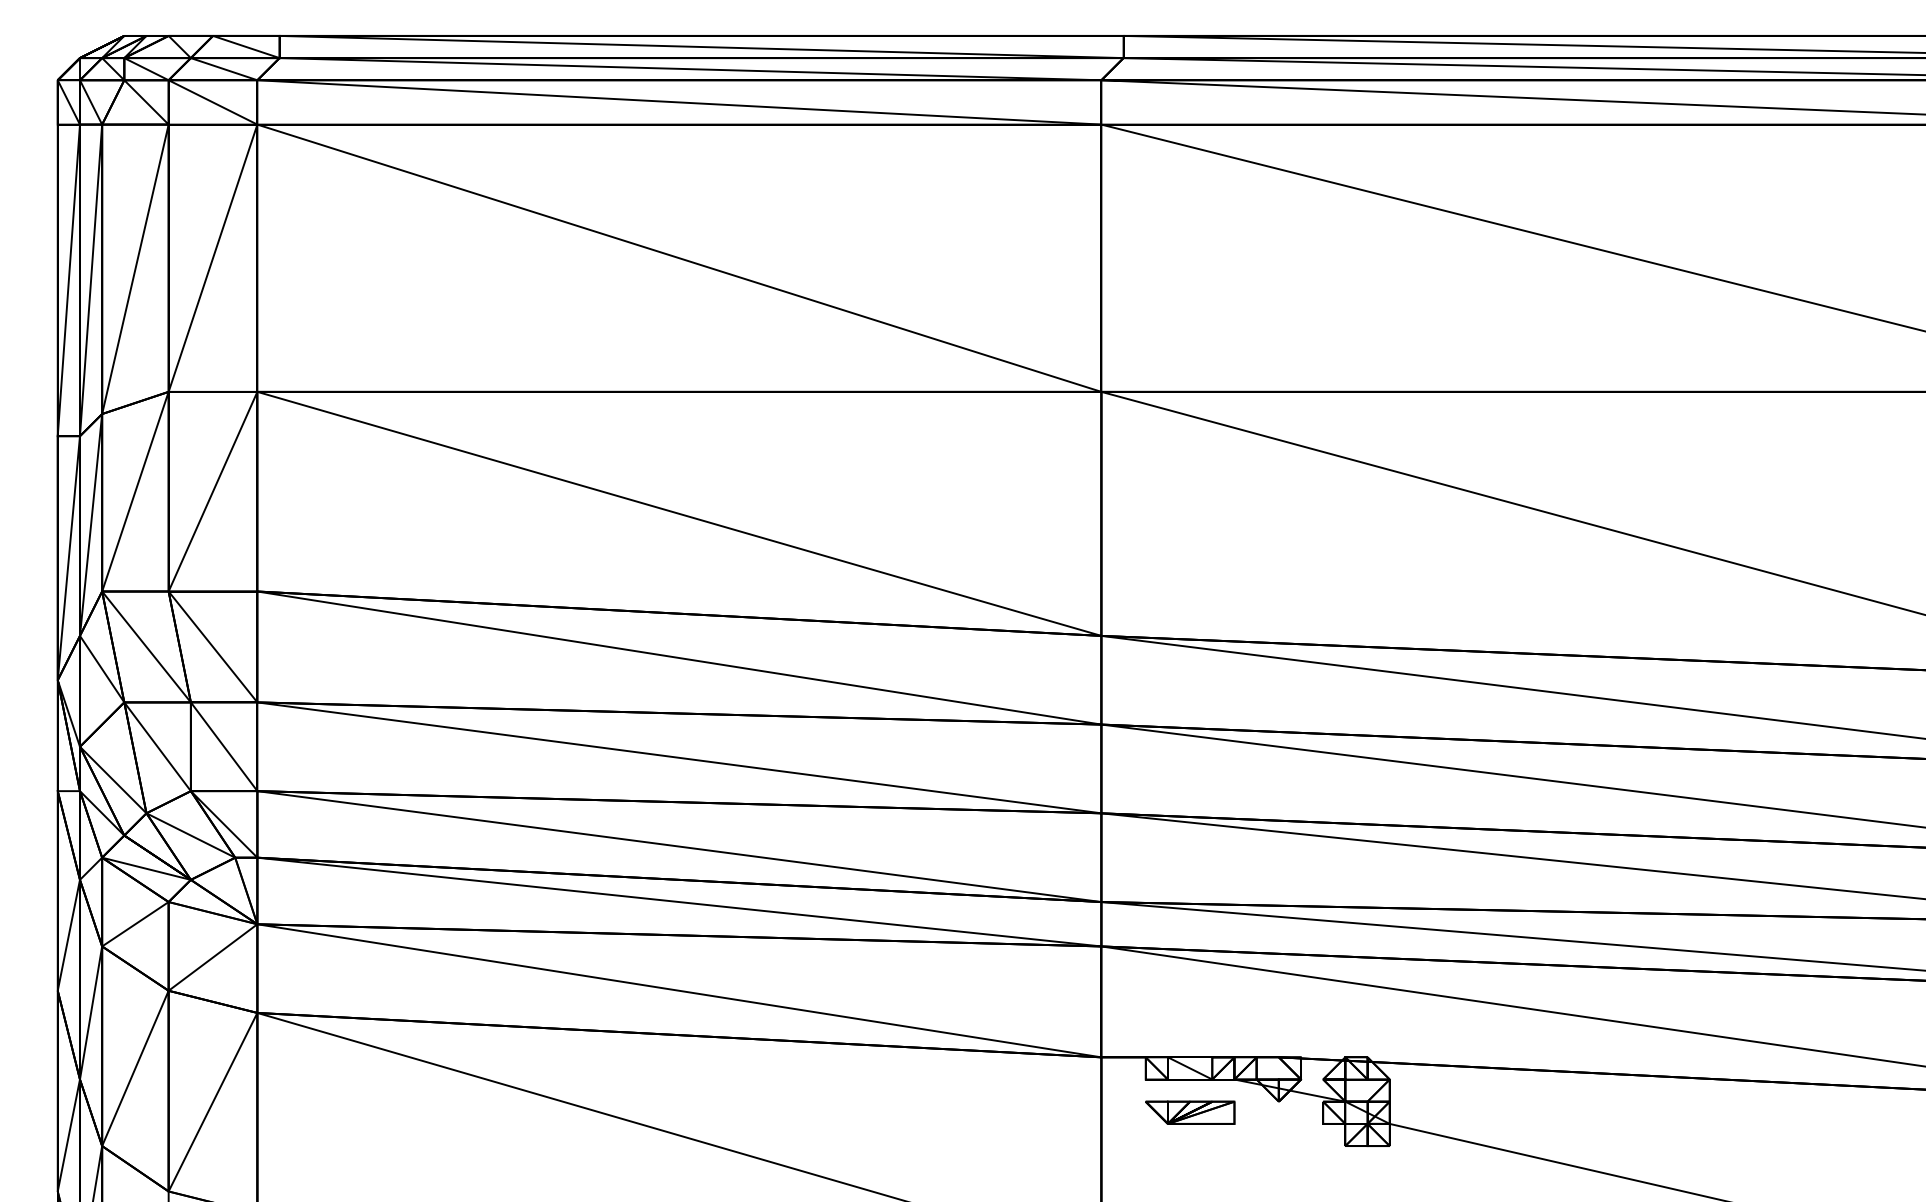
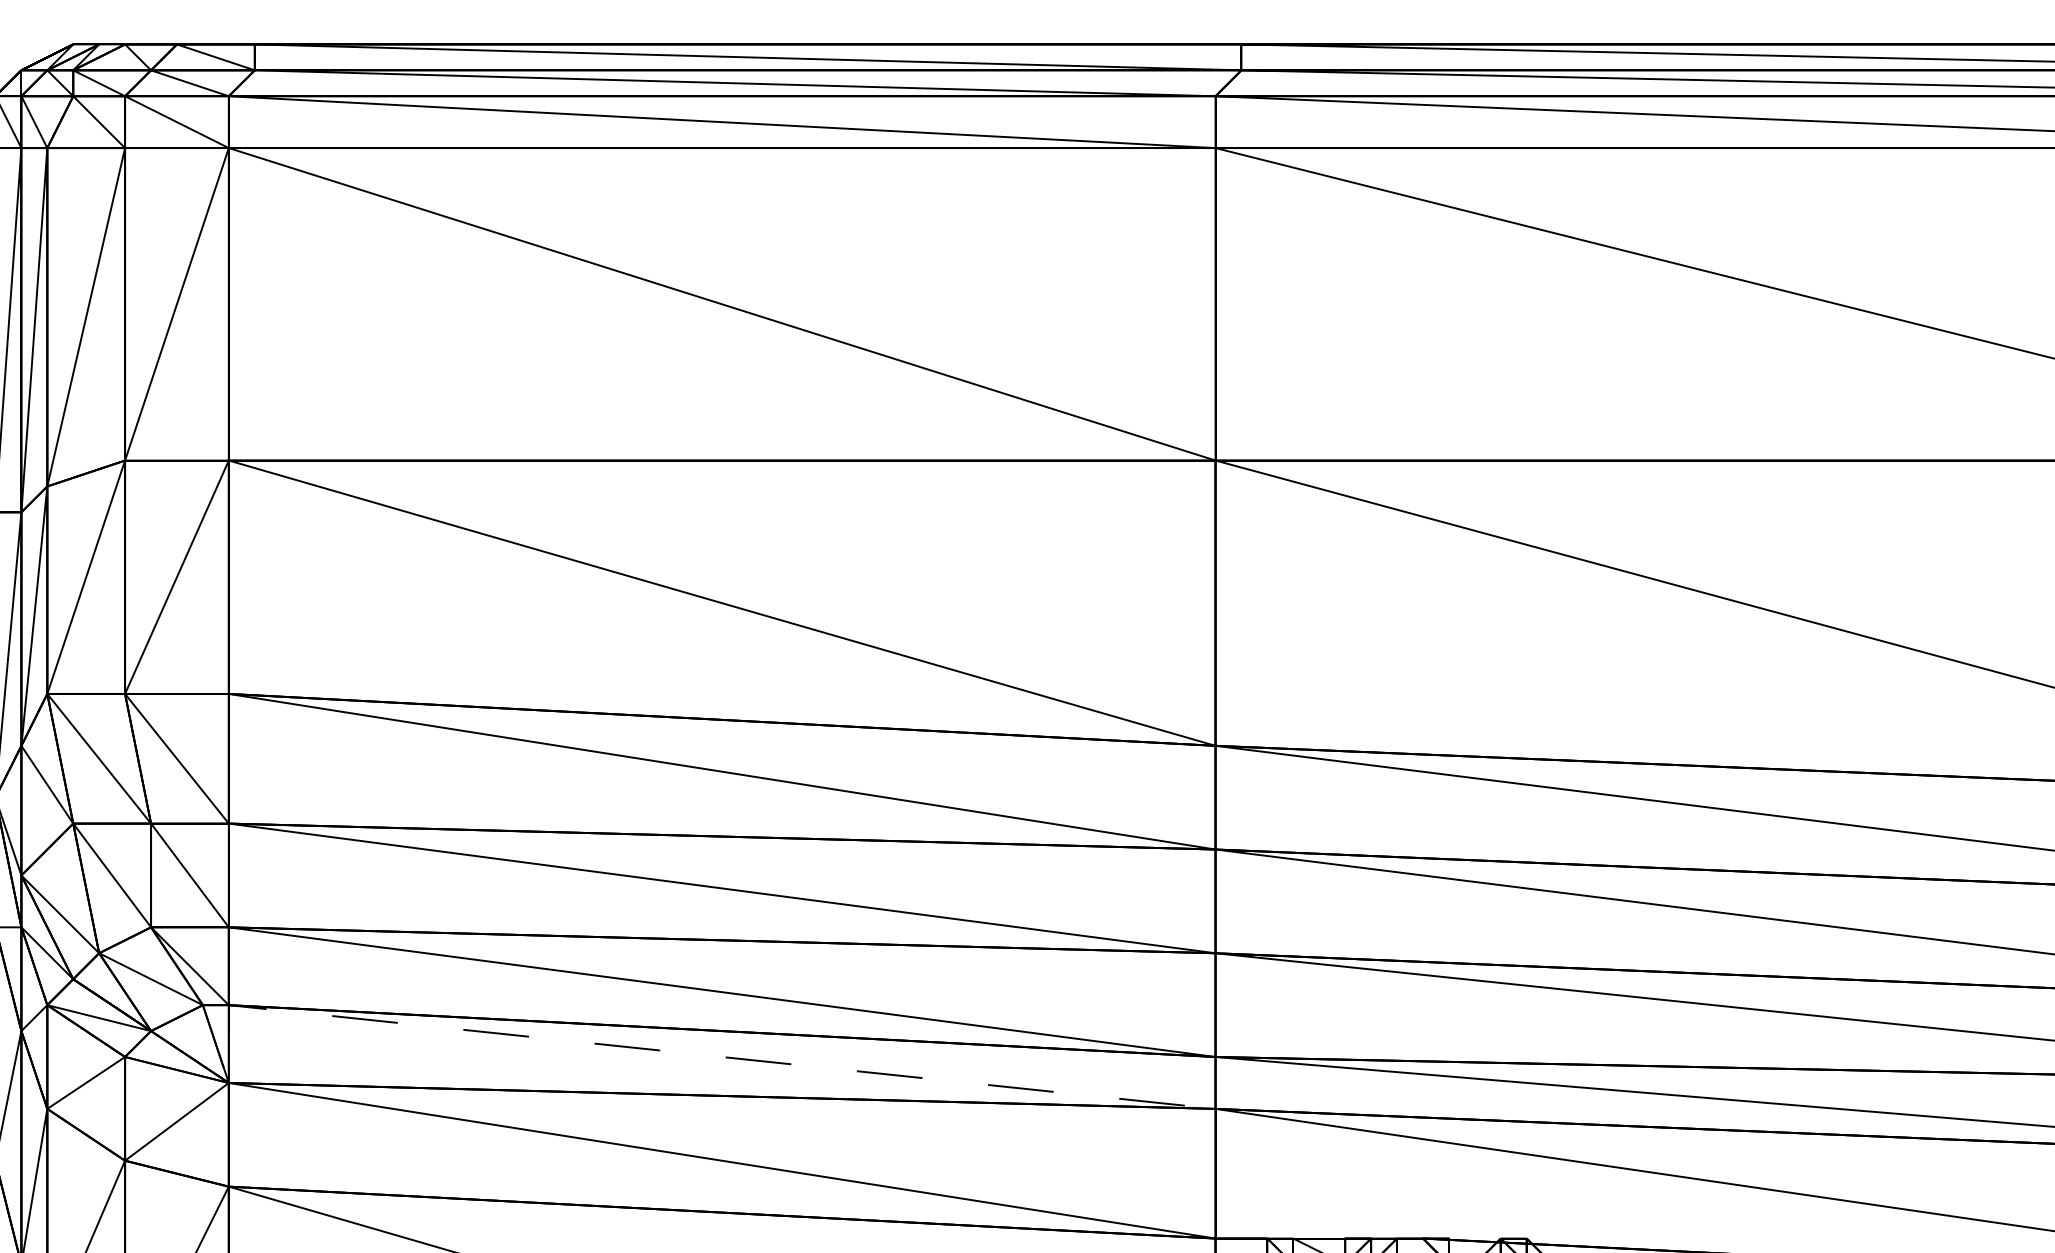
line: (610, 894) -> (641, 1048), solid -> dashed

